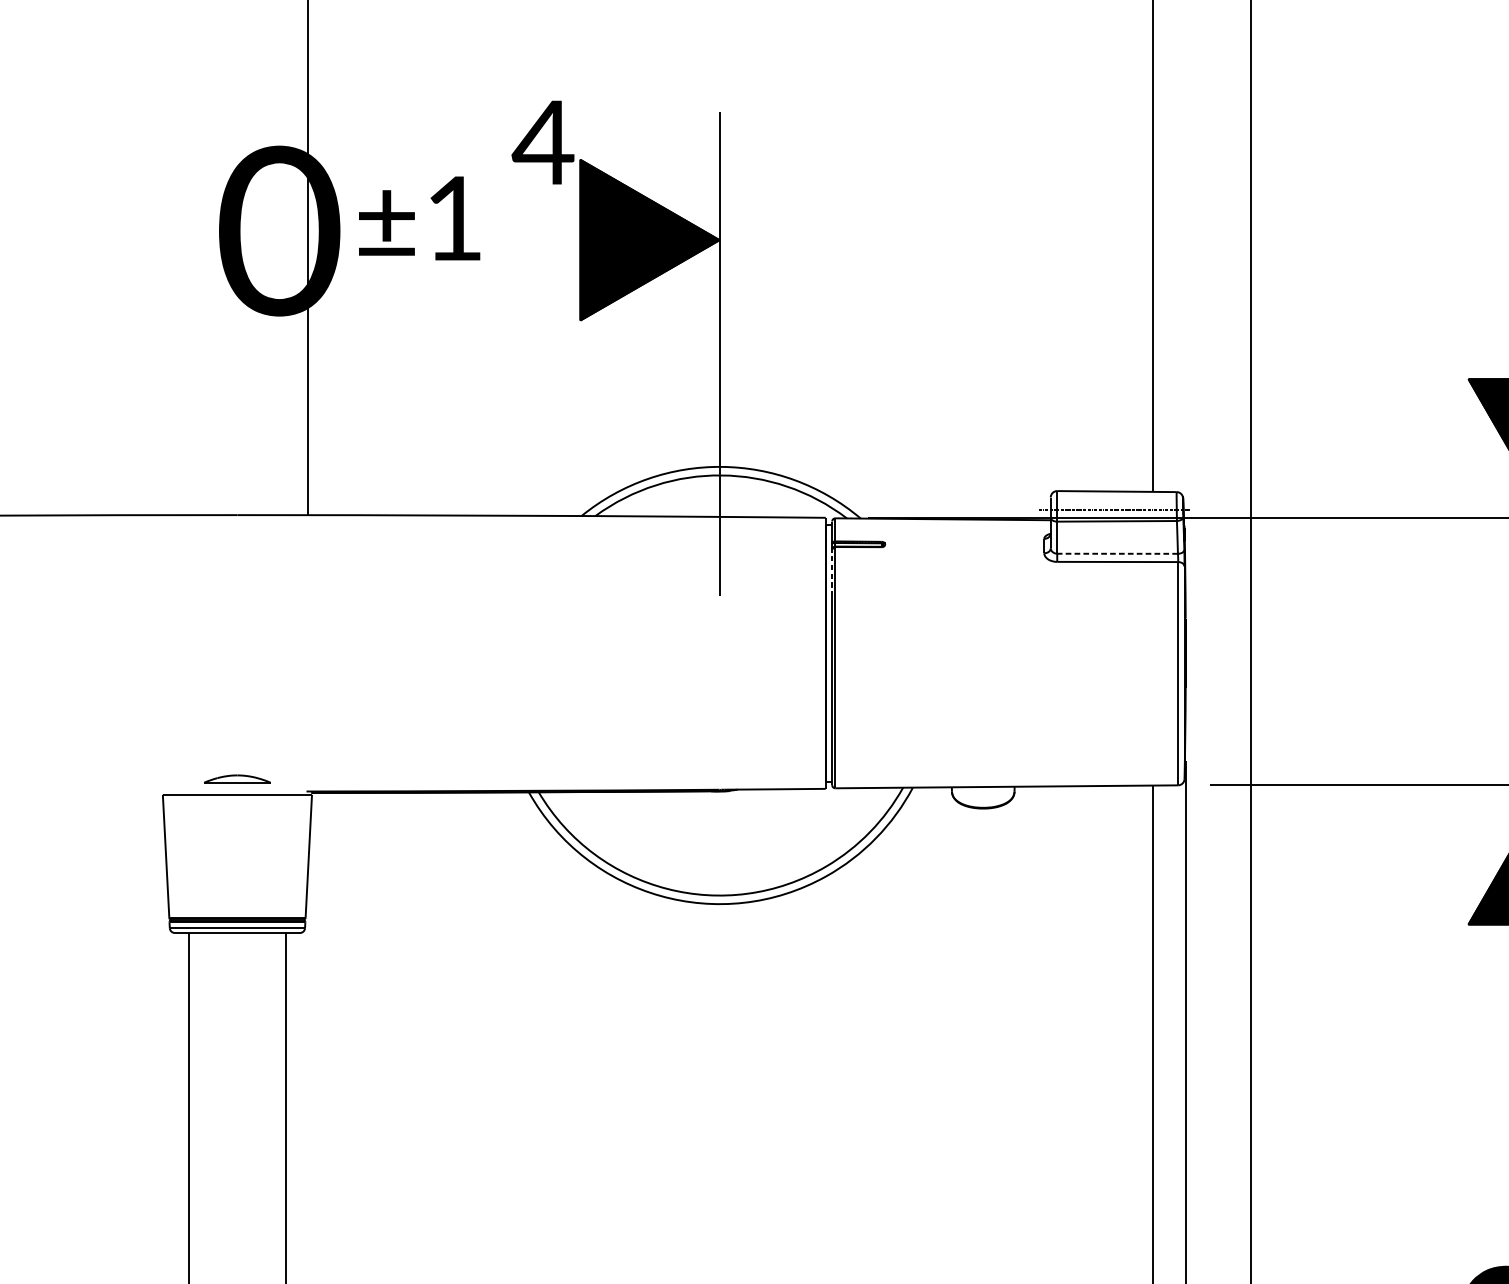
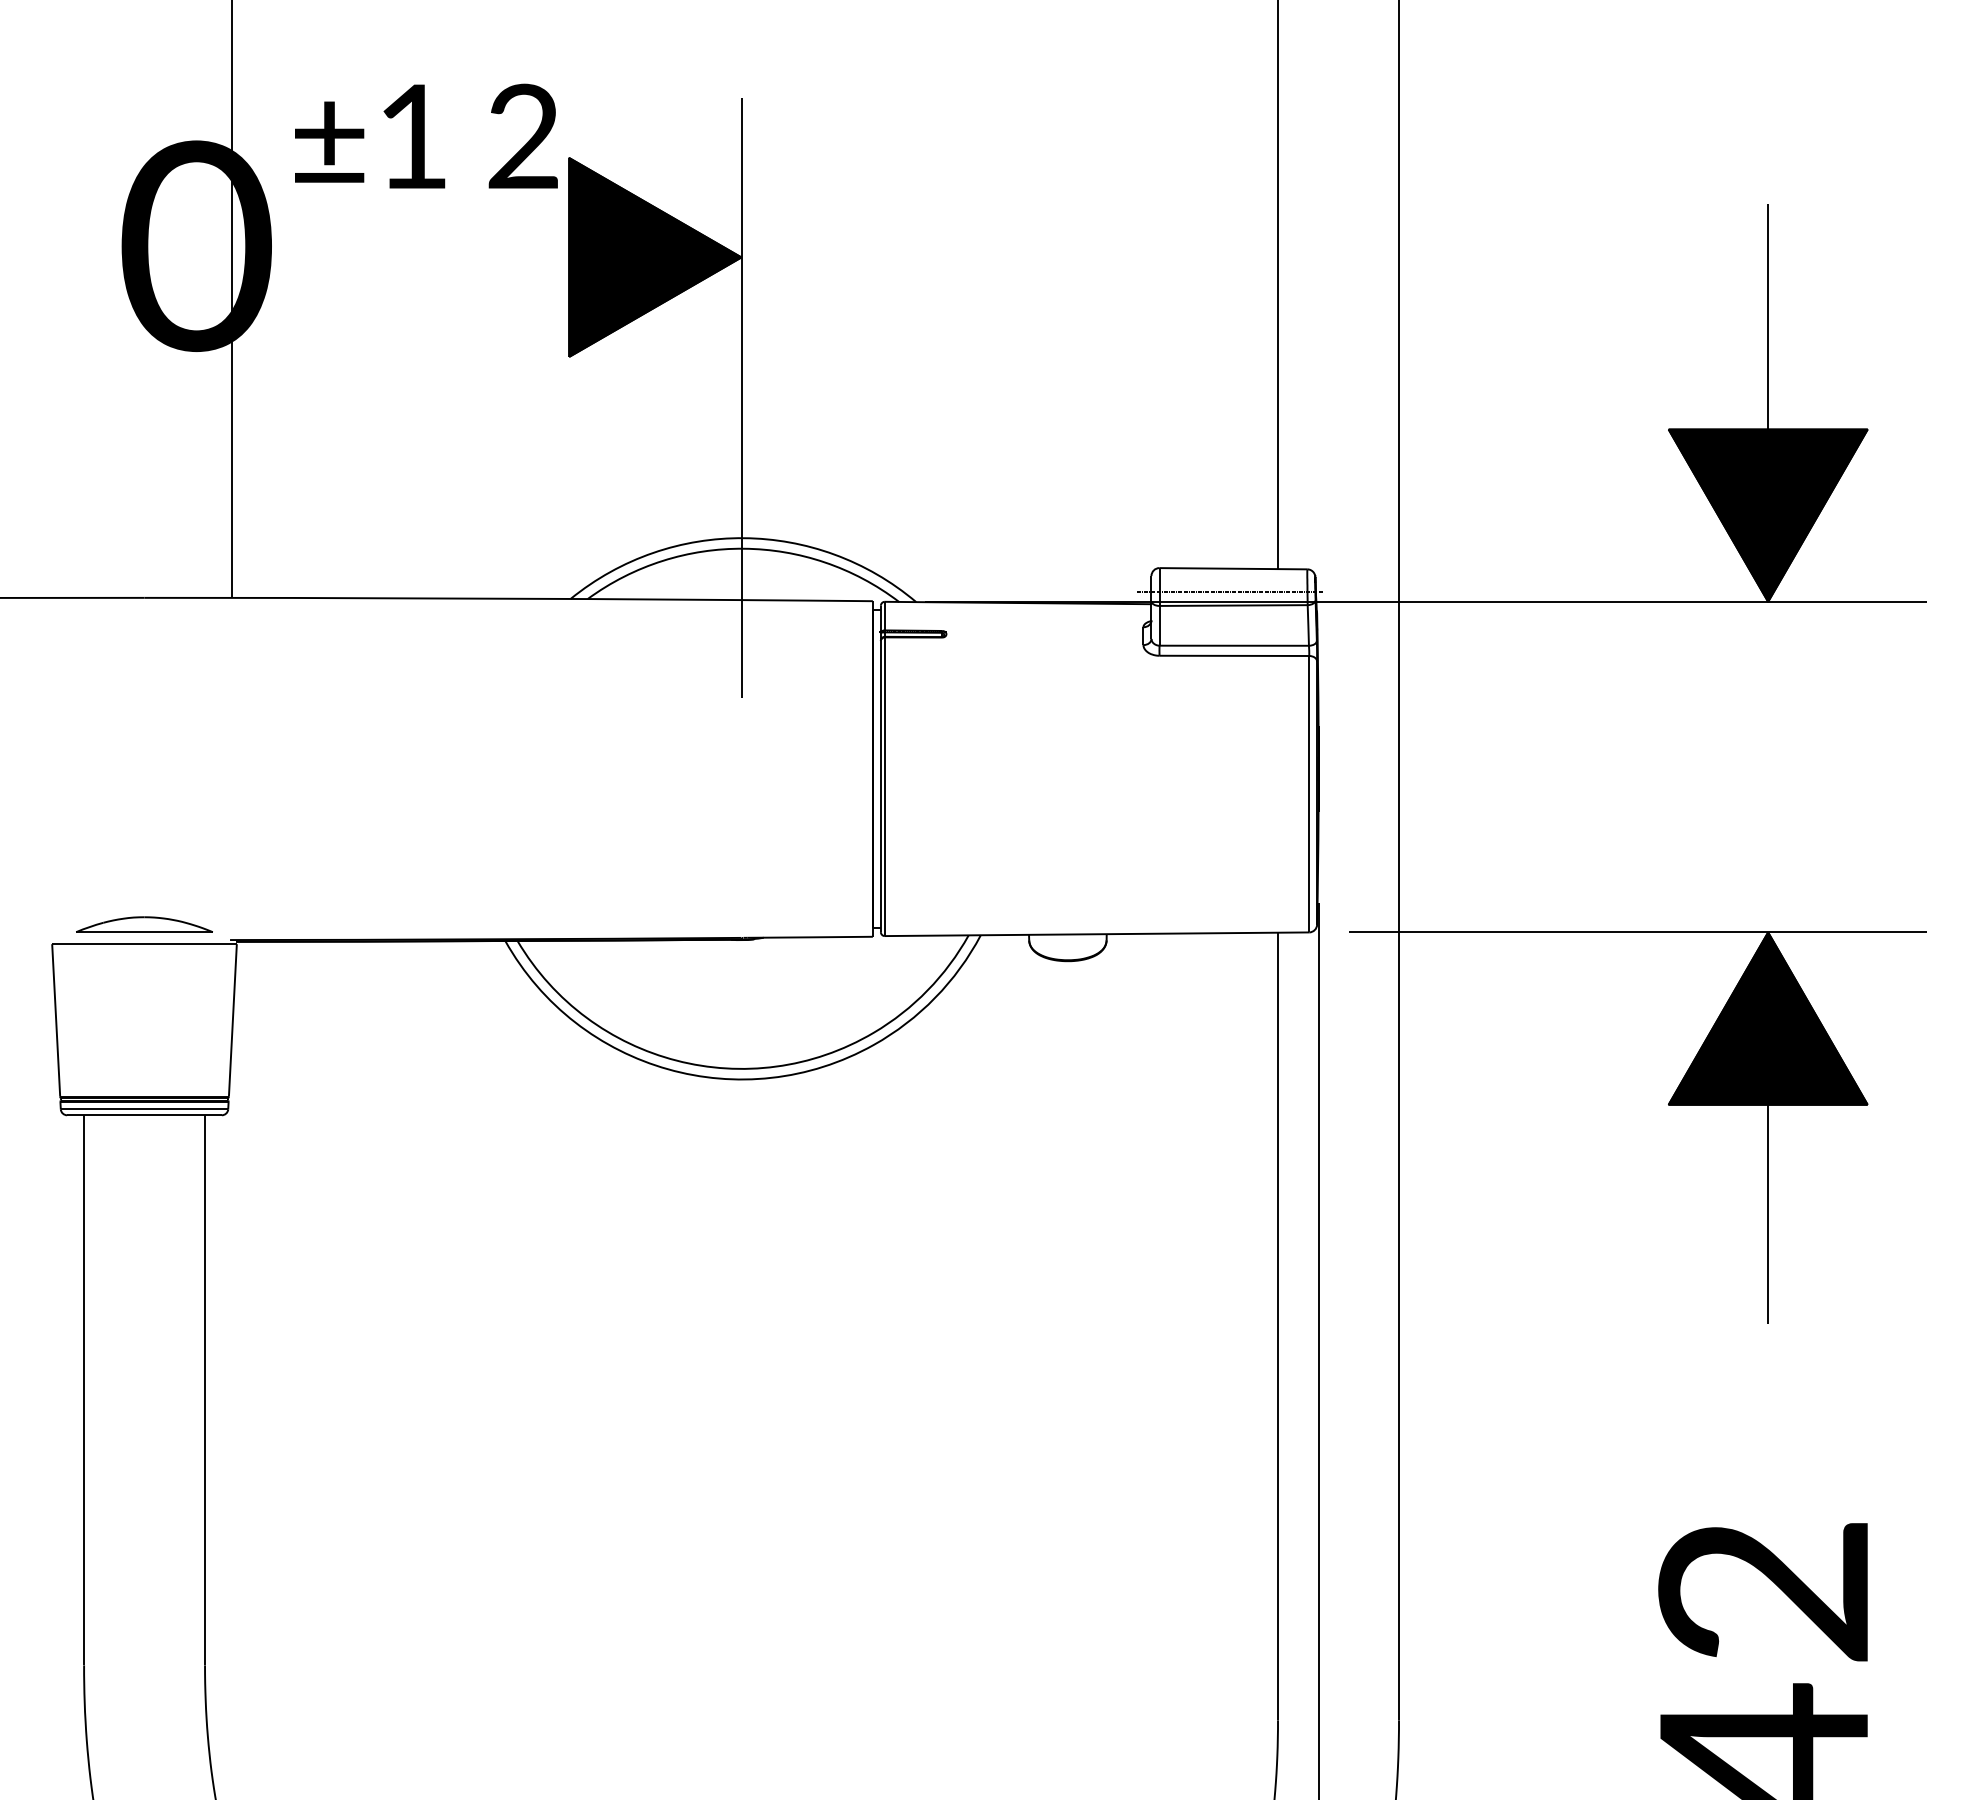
text: (542, 141) -> (522, 135), 4 -> 2
text: (419, 218) -> (370, 136), moved
line: (1117, 553) -> (1234, 645), dashed -> solid
line: (831, 572) -> (880, 669), dashed -> solid
part: (237, 778) -> (144, 924), size x1.67

